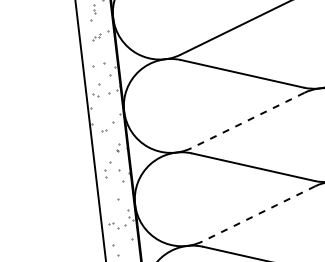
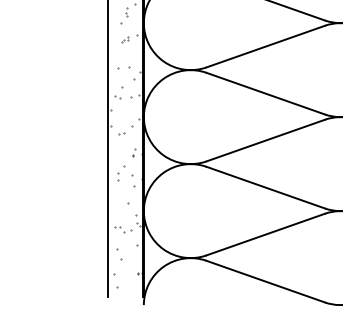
line: (247, 120) -> (265, 140), dashed -> solid
line: (258, 213) -> (265, 234), dashed -> solid

